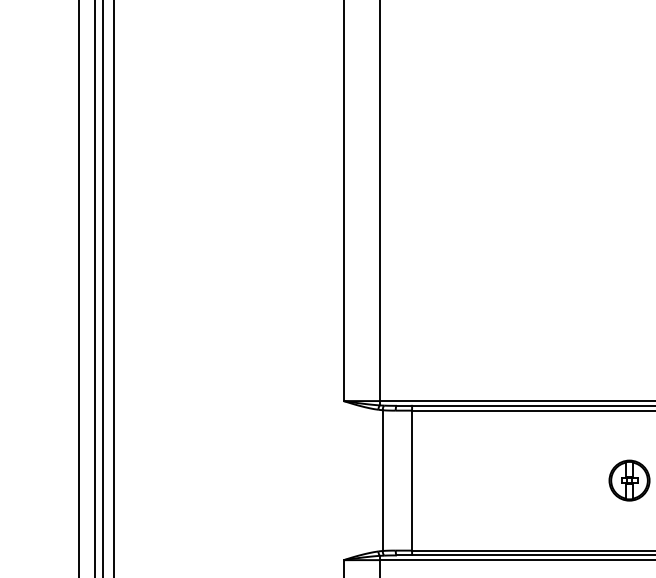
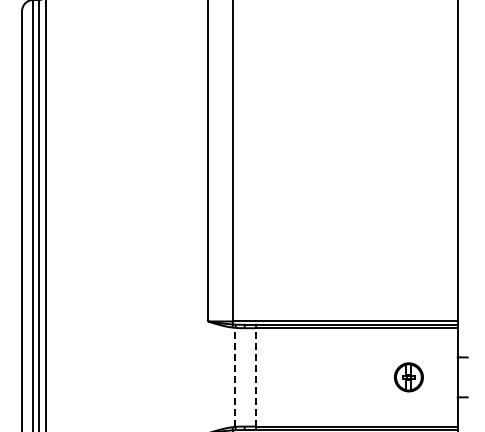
line: (382, 479) -> (235, 376), solid -> dashed
line: (412, 479) -> (256, 376), solid -> dashed

